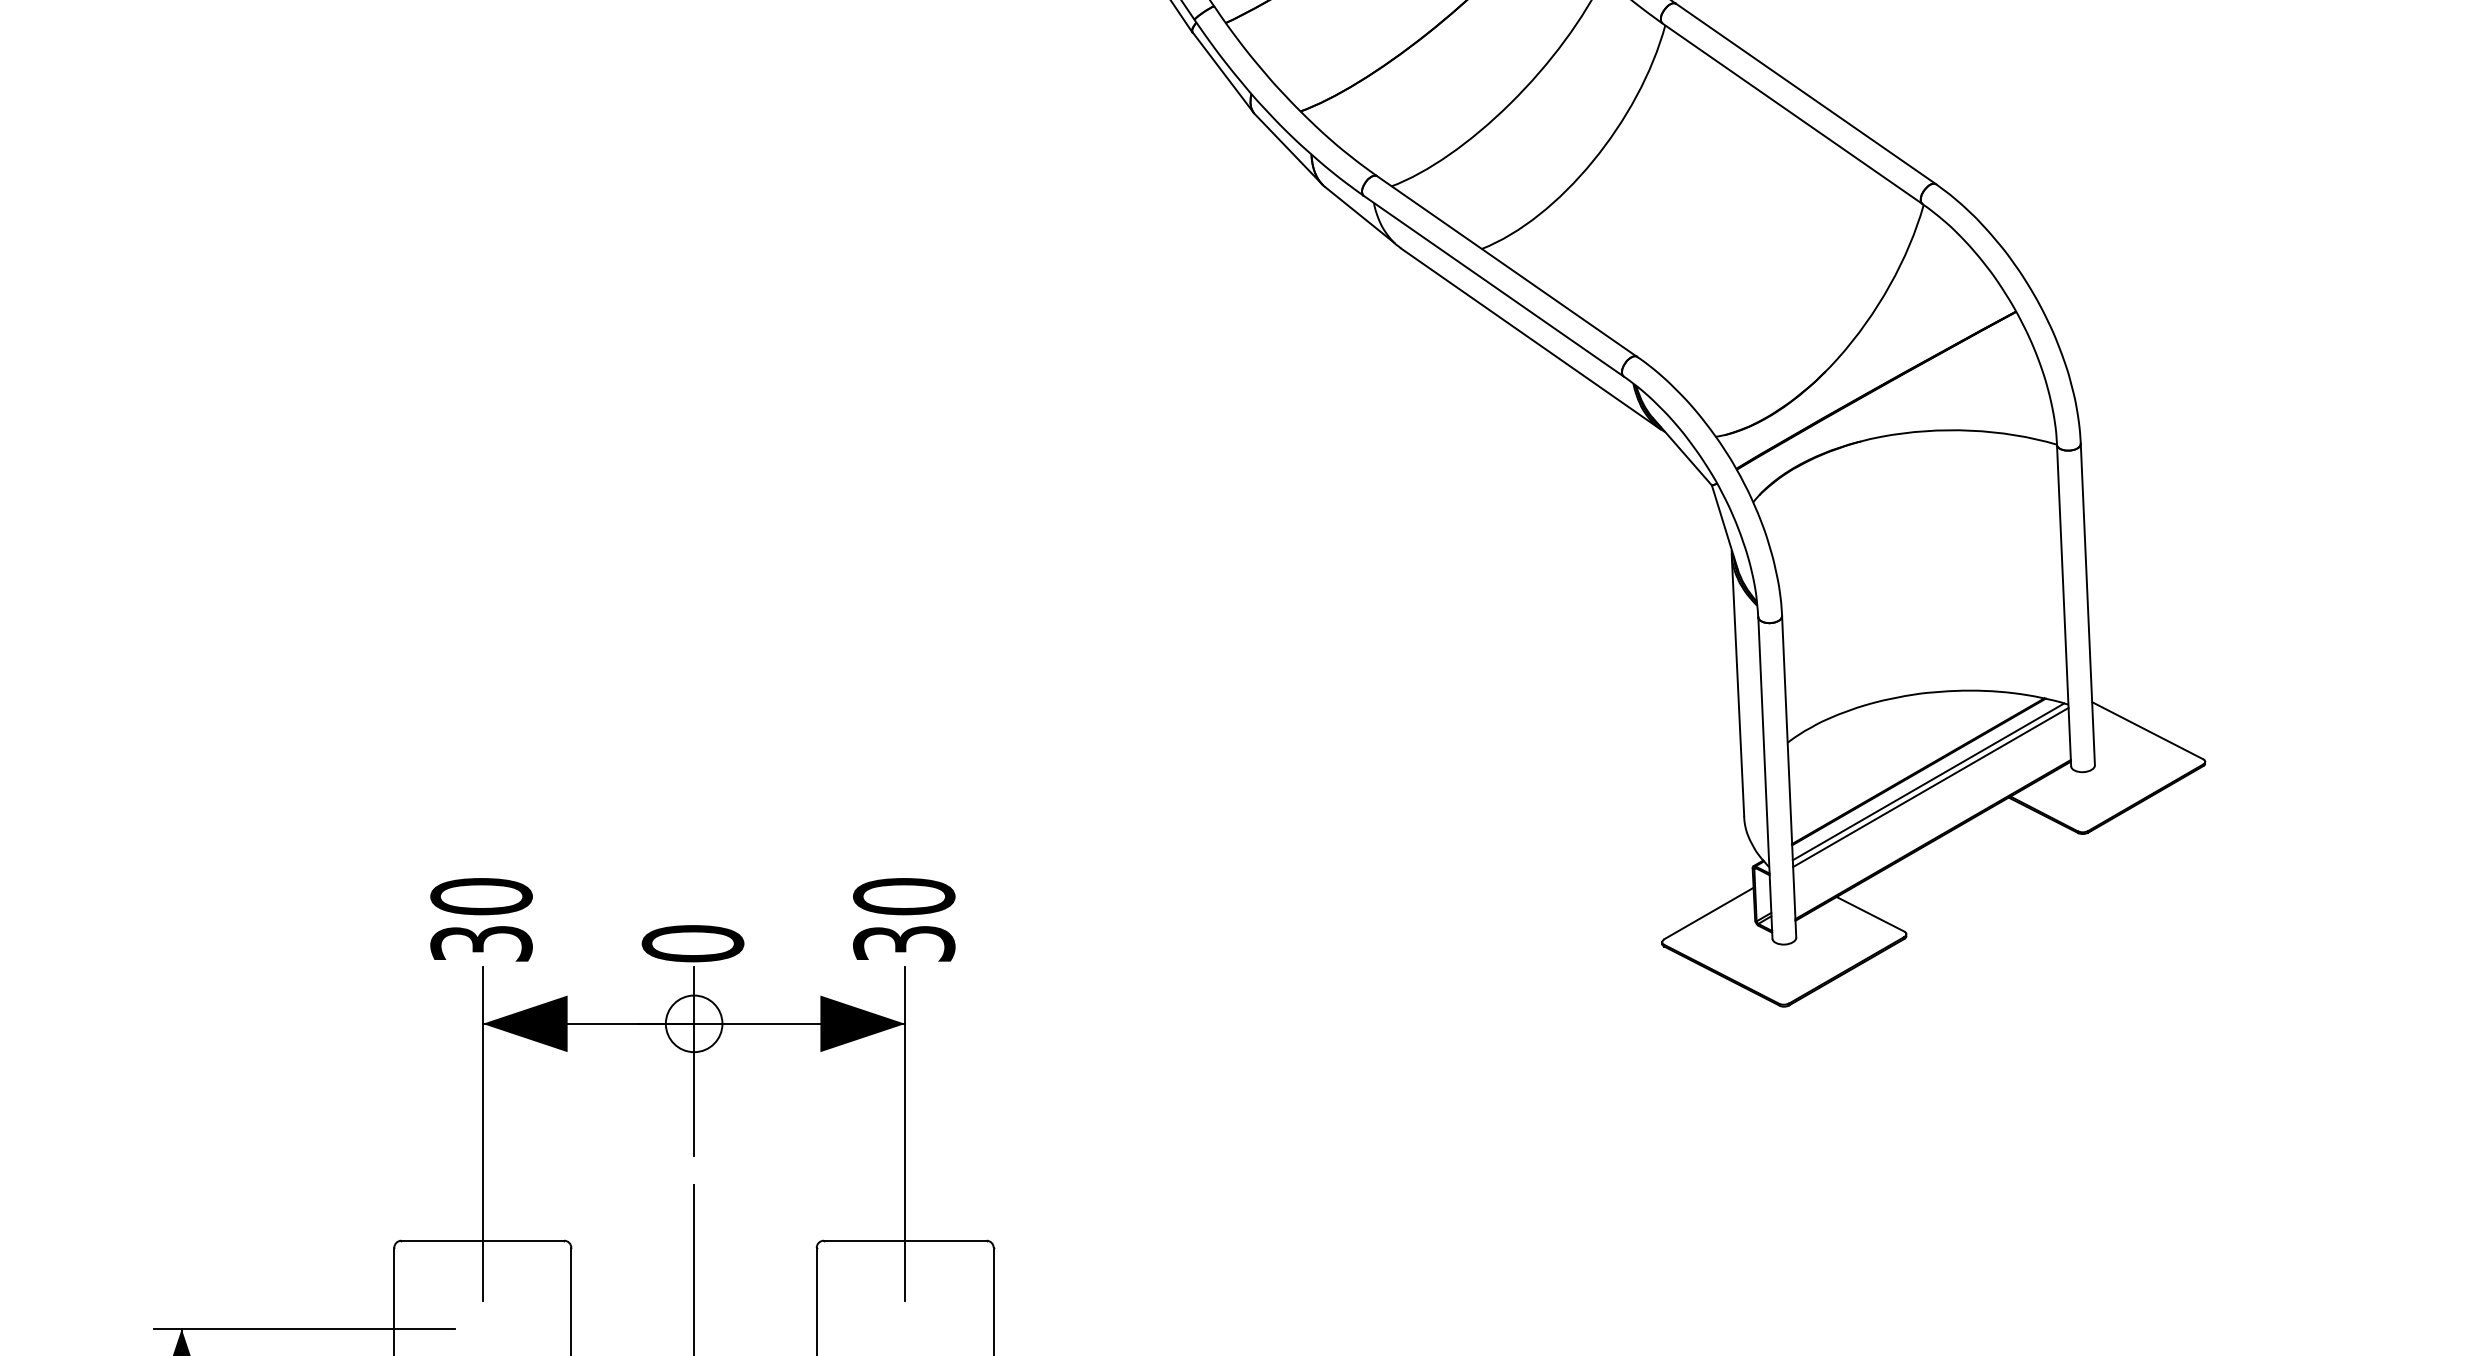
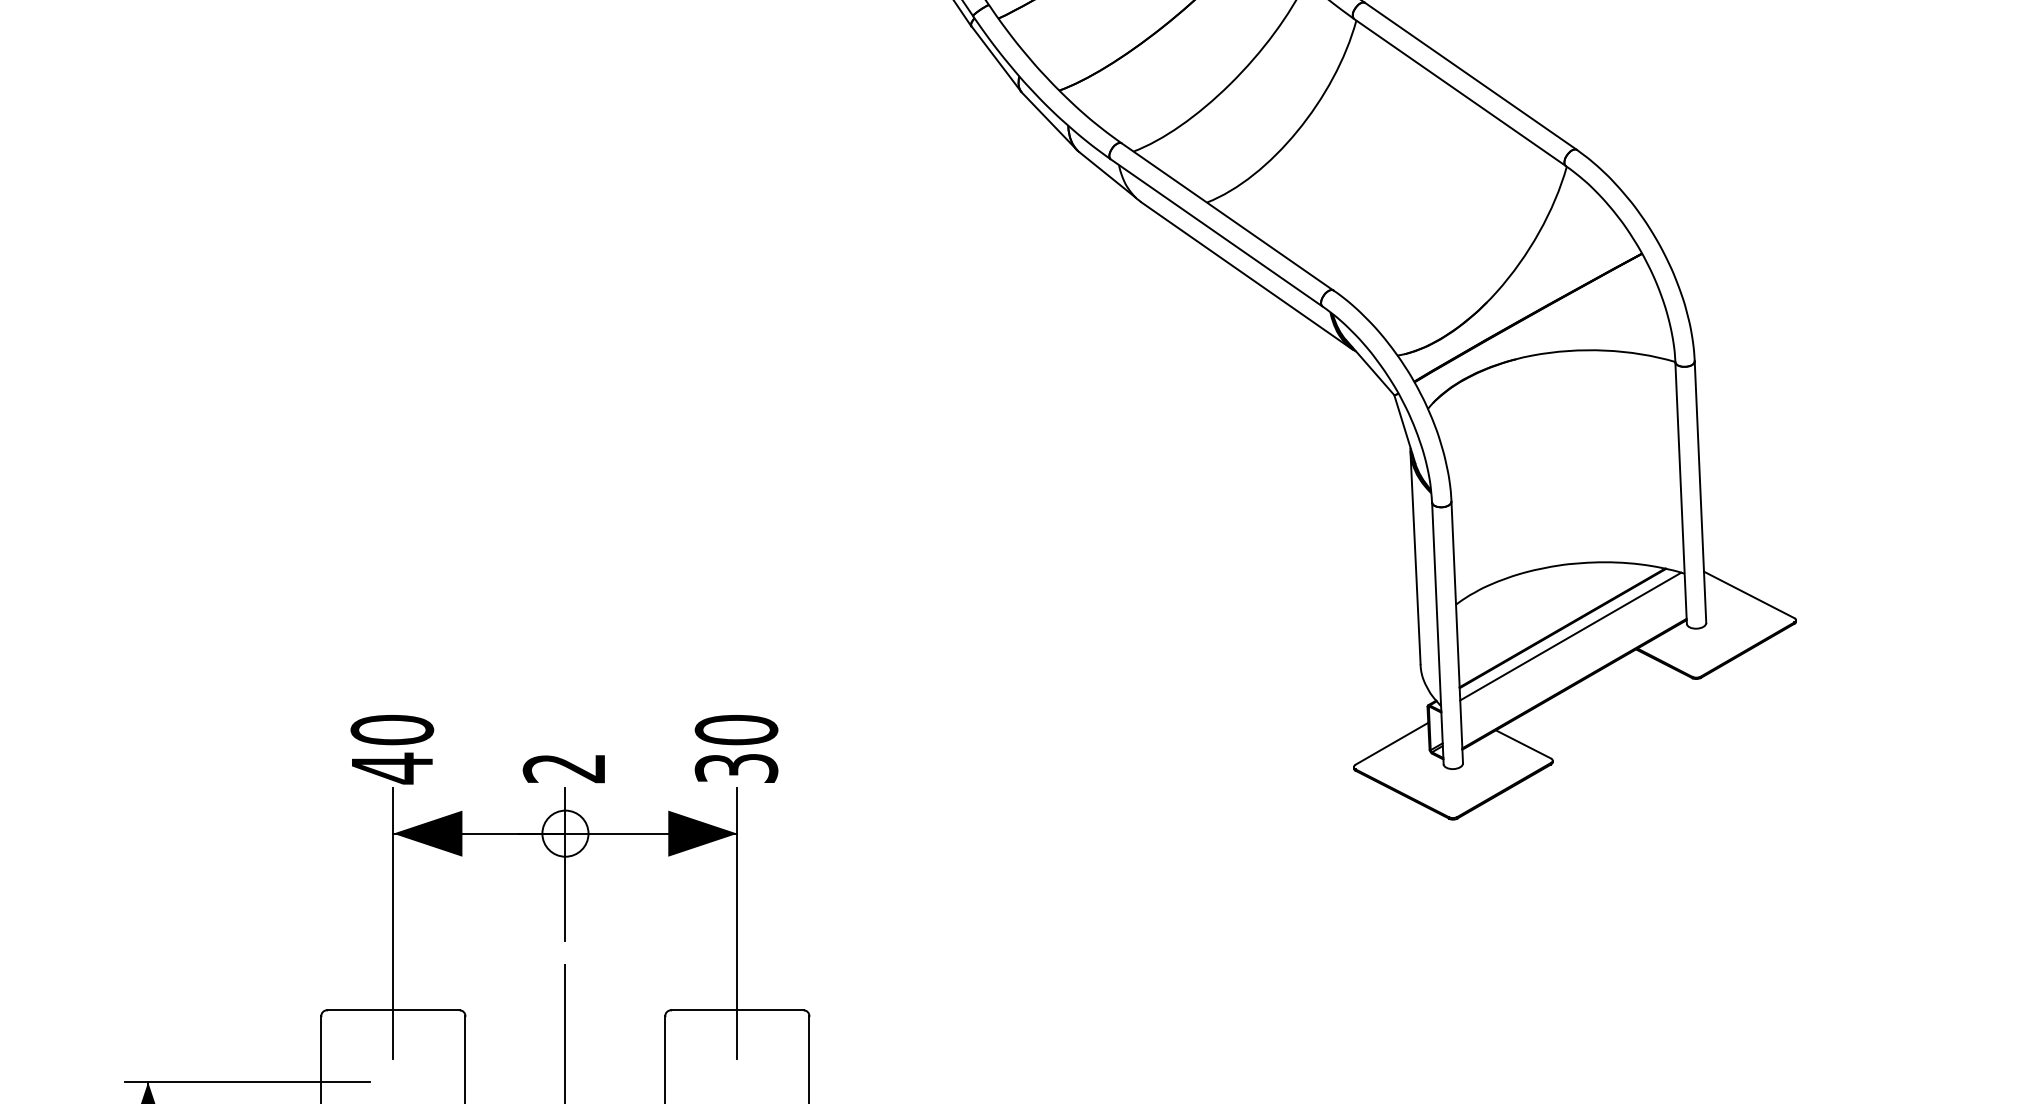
line: (1930, 787) -> (1572, 641), removed
text: (481, 943) -> (392, 768), 30 -> 40
text: (692, 943) -> (564, 768), 0 -> 2

